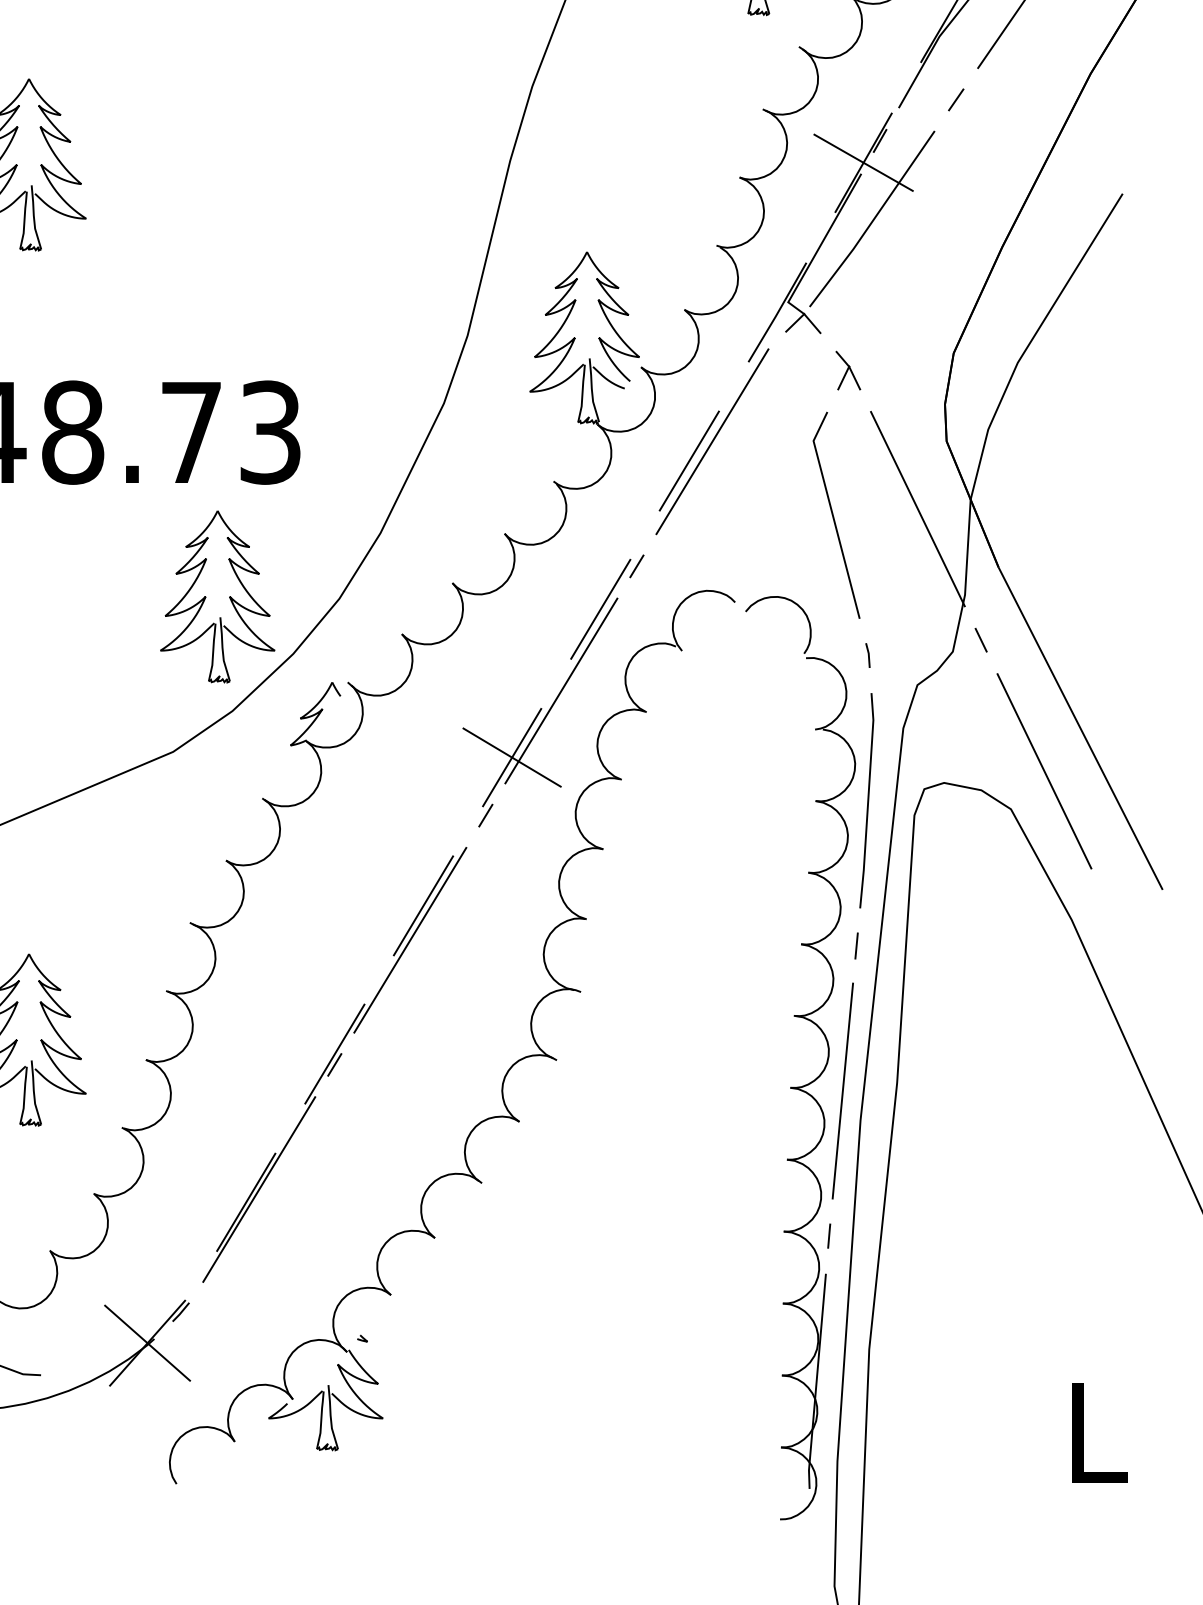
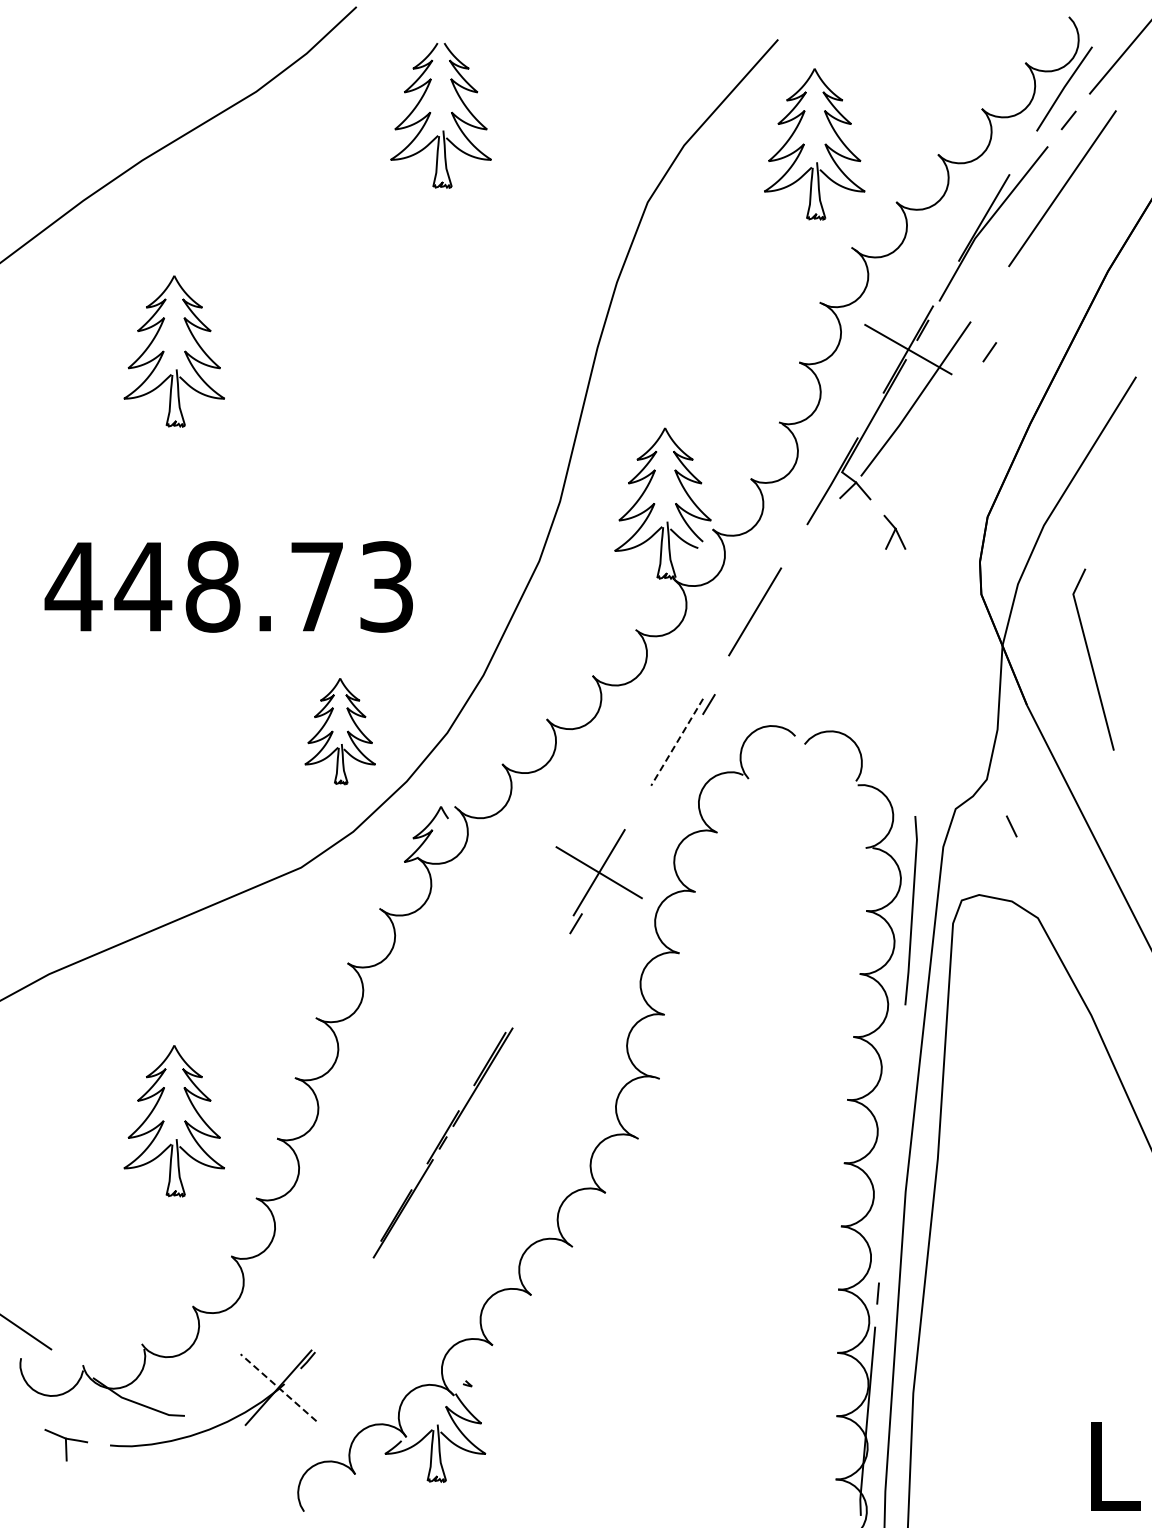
line: (955, 100) -> (989, 352), moved
line: (712, 441) -> (775, 594), removed
line: (917, 508) -> (955, 653), removed
line: (834, 515) -> (1091, 659), moved
part: (216, 597) -> (339, 731), size x0.7
line: (601, 609) -> (677, 742), solid -> dashed
line: (980, 640) -> (1011, 826), moved
line: (868, 655) -> (912, 782), removed
line: (561, 690) -> (642, 813), removed
line: (1044, 771) -> (1067, 884), removed
line: (856, 946) -> (902, 1038), removed
part: (333, 1064) -> (442, 1142), size x0.6
line: (843, 1090) -> (890, 1165), removed
line: (147, 1342) -> (278, 1387), solid -> dashed

